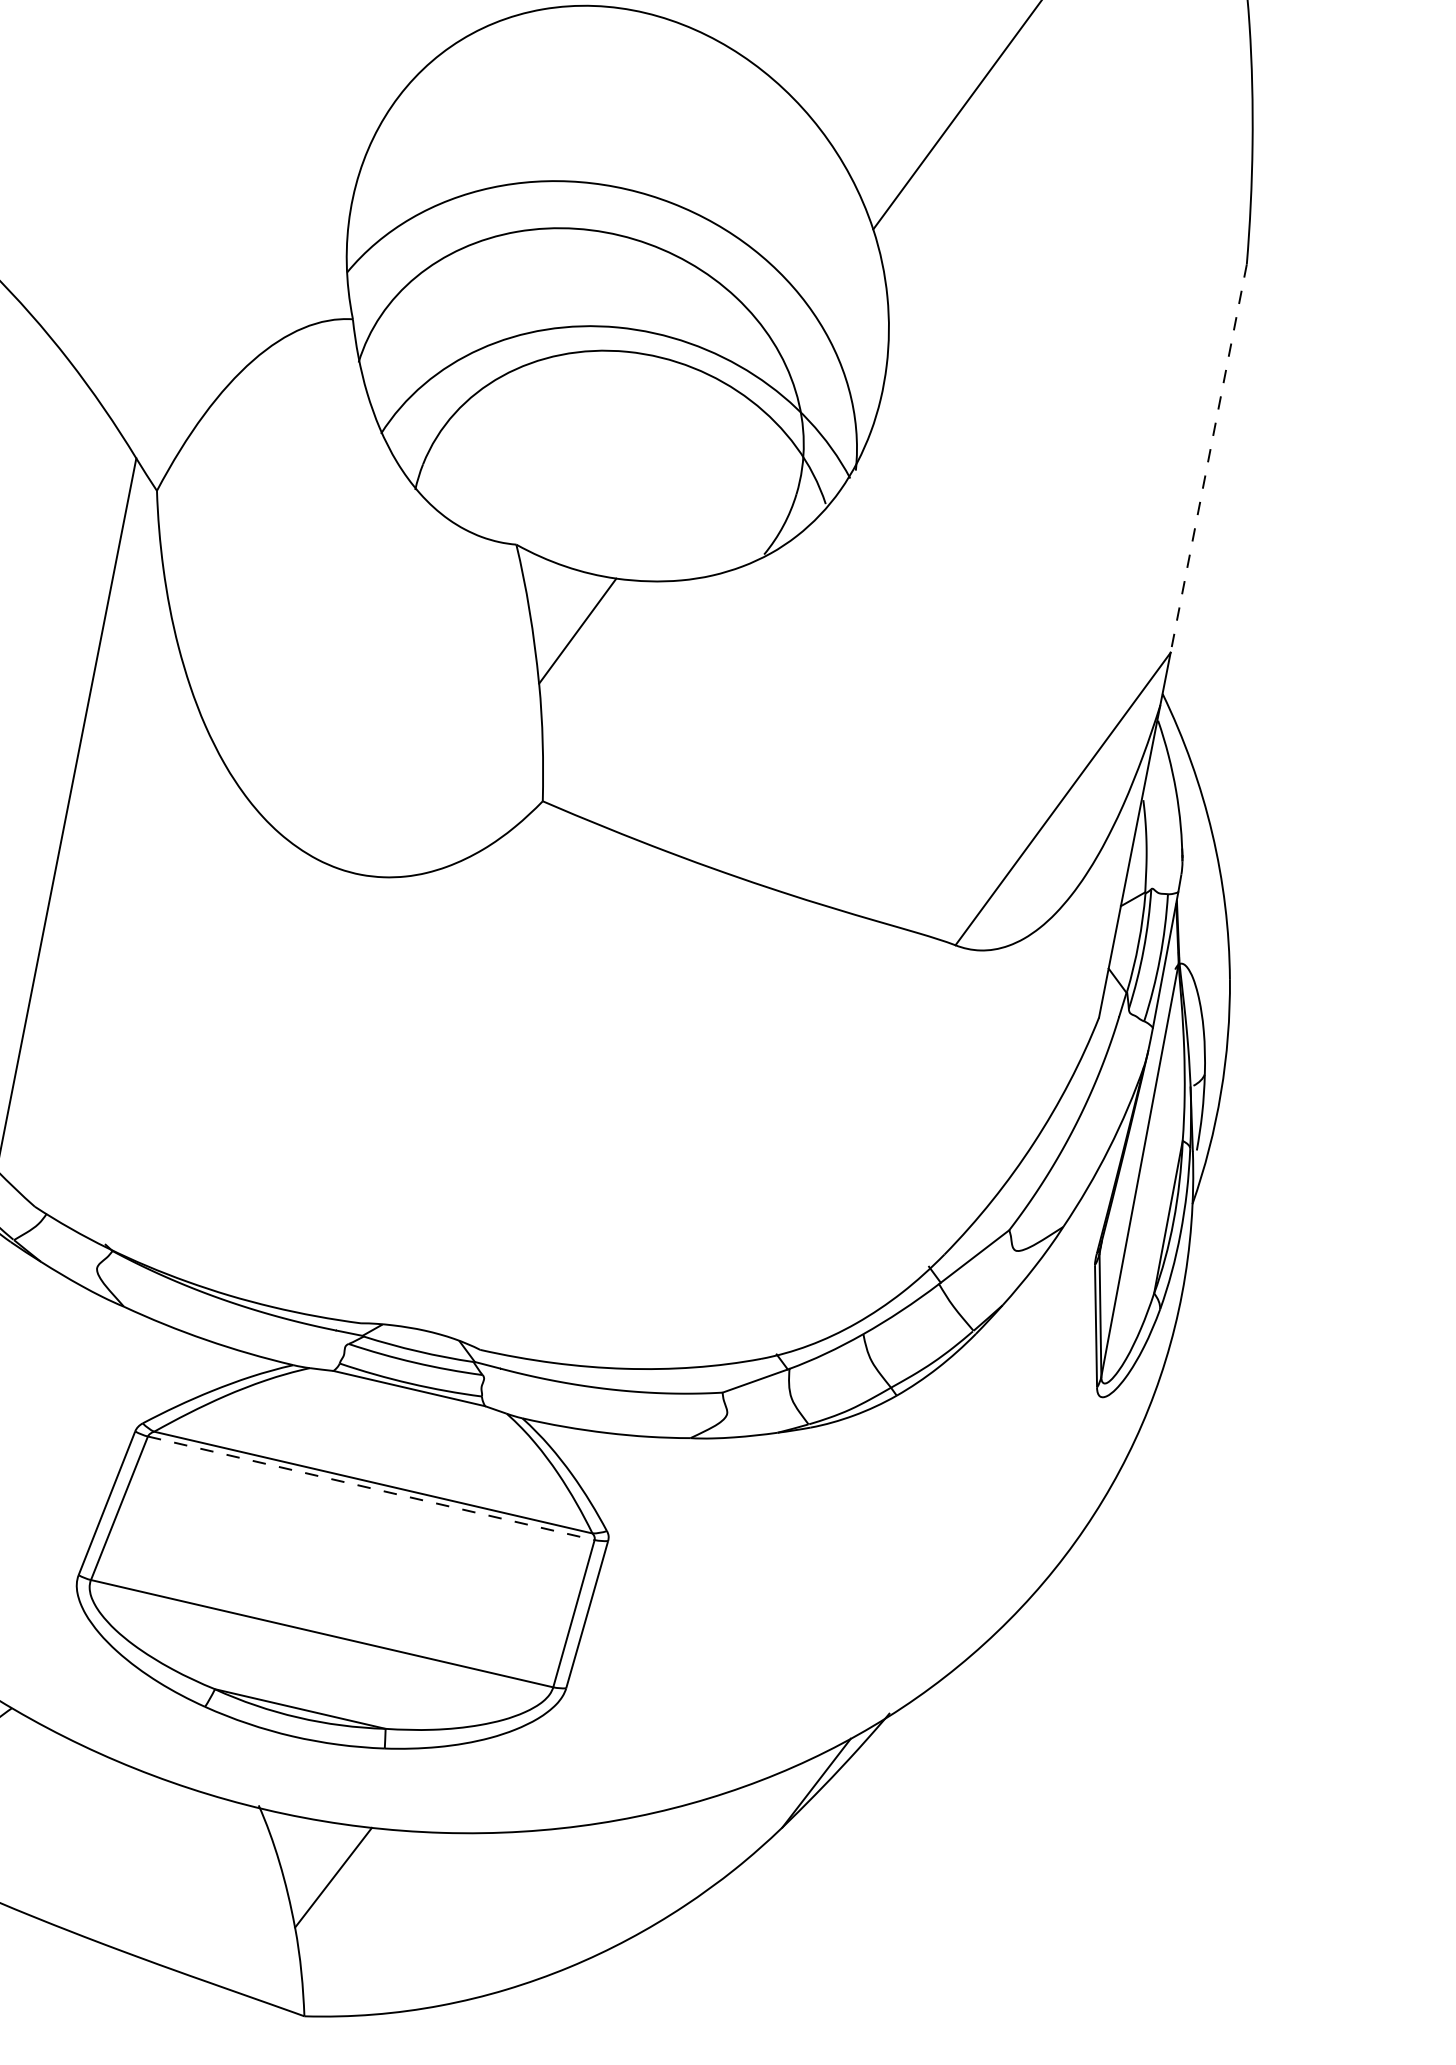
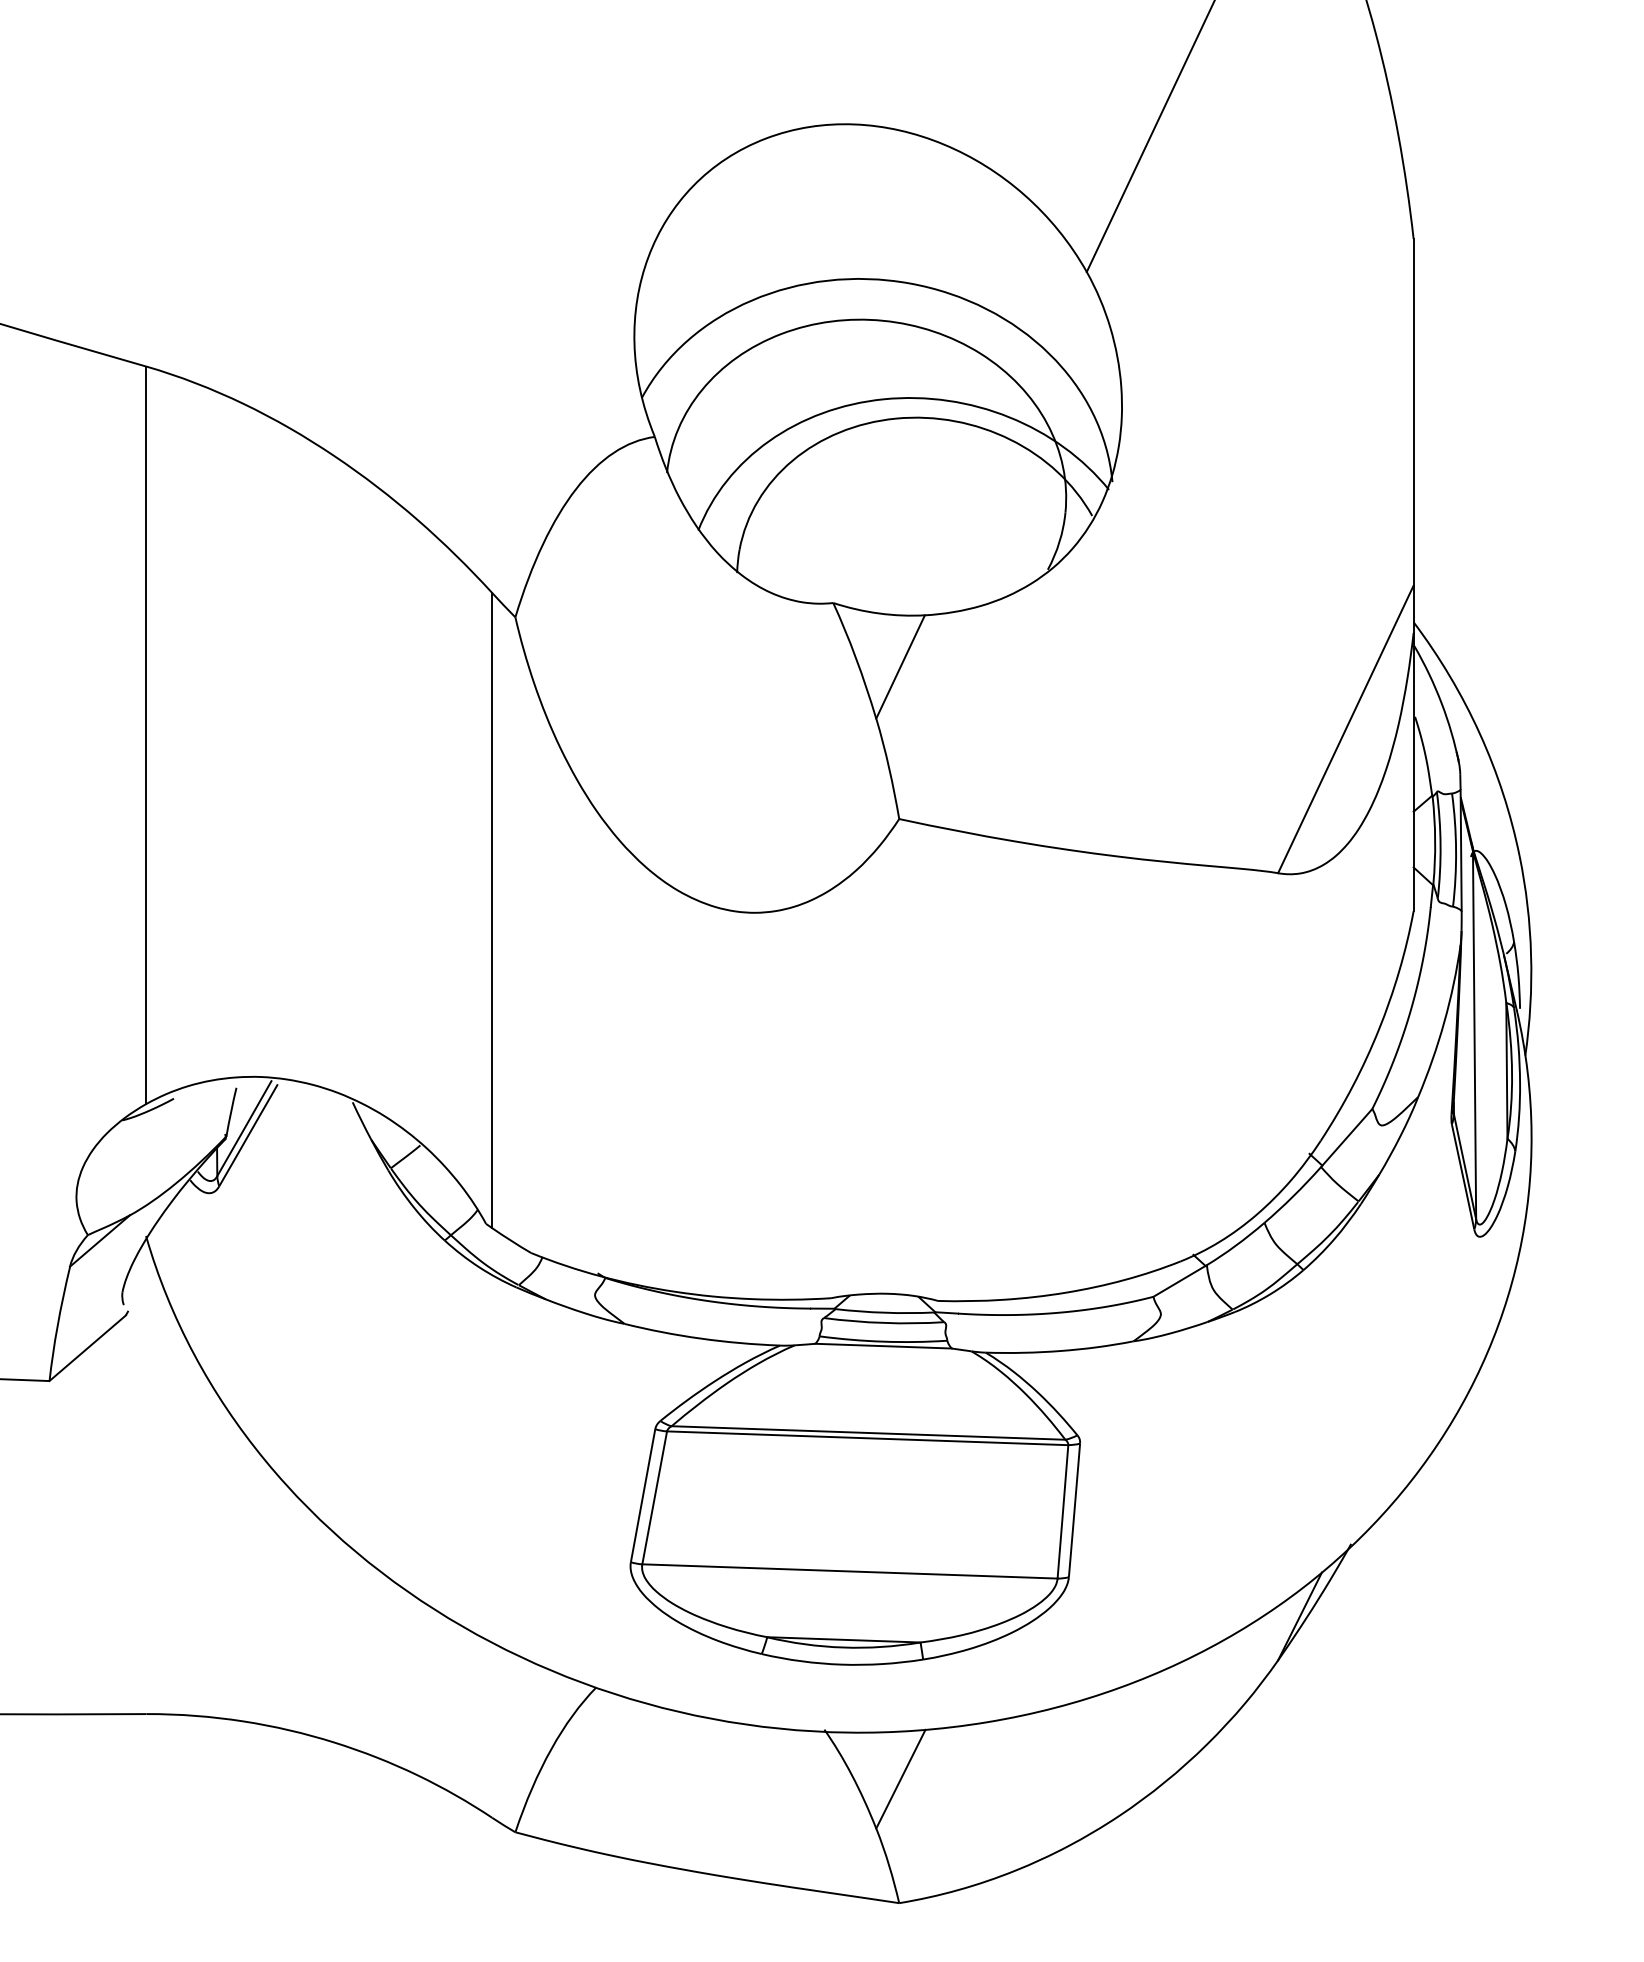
line: (1208, 458) -> (1413, 412), dashed -> solid
line: (371, 1488) -> (867, 1438), dashed -> solid

